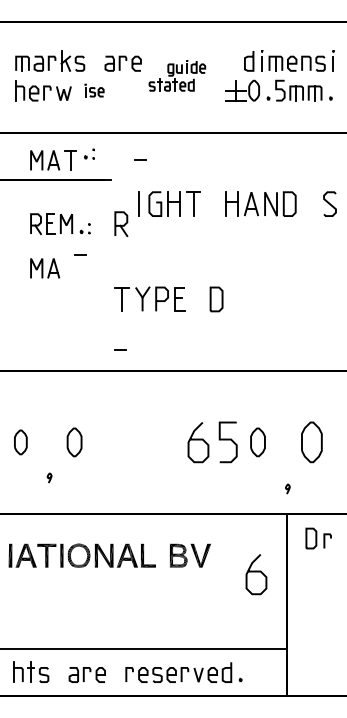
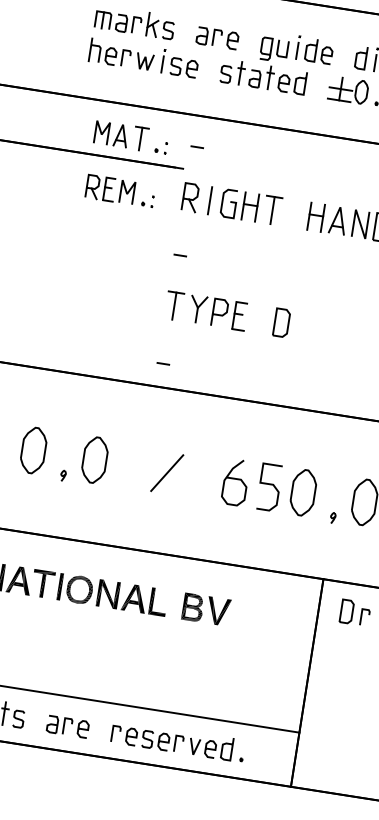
part: (177, 75) -> (277, 61), size x1.67
part: (94, 90) -> (180, 63), size x1.67
part: (89, 153) -> (161, 146), moved
line: (140, 159) -> (197, 146), moved
part: (60, 224) -> (120, 191), moved
part: (121, 224) -> (190, 198), moved
line: (80, 254) -> (180, 254), moved
part: (45, 268) -> (92, 257), removed
part: (20, 442) -> (33, 450), size x1.67
part: (74, 442) -> (94, 460), size x1.43
part: (257, 442) -> (302, 492), size x1.43
line: (138, 443) -> (167, 472), added
part: (49, 477) -> (63, 475), moved
part: (287, 488) -> (332, 517), moved
curve: (256, 572) -> (278, 640), removed

